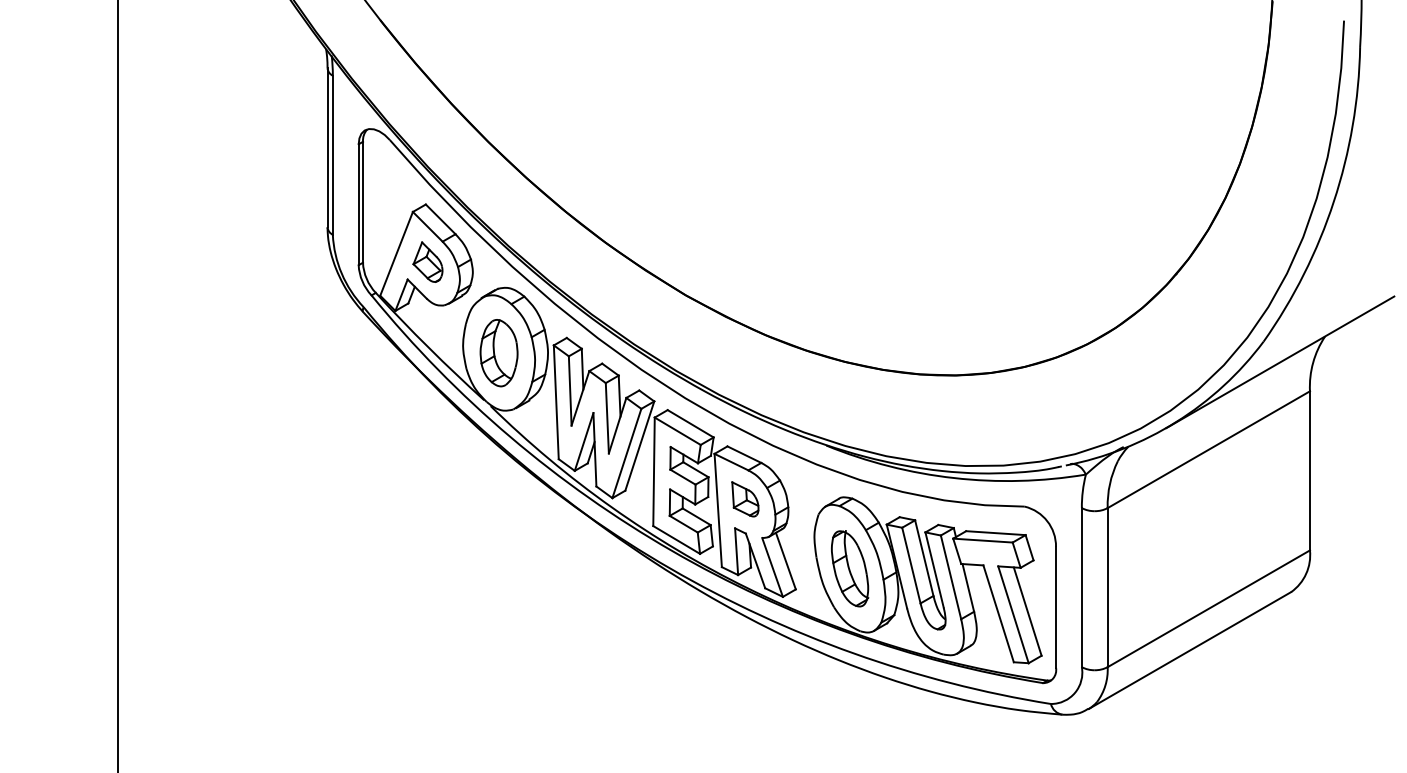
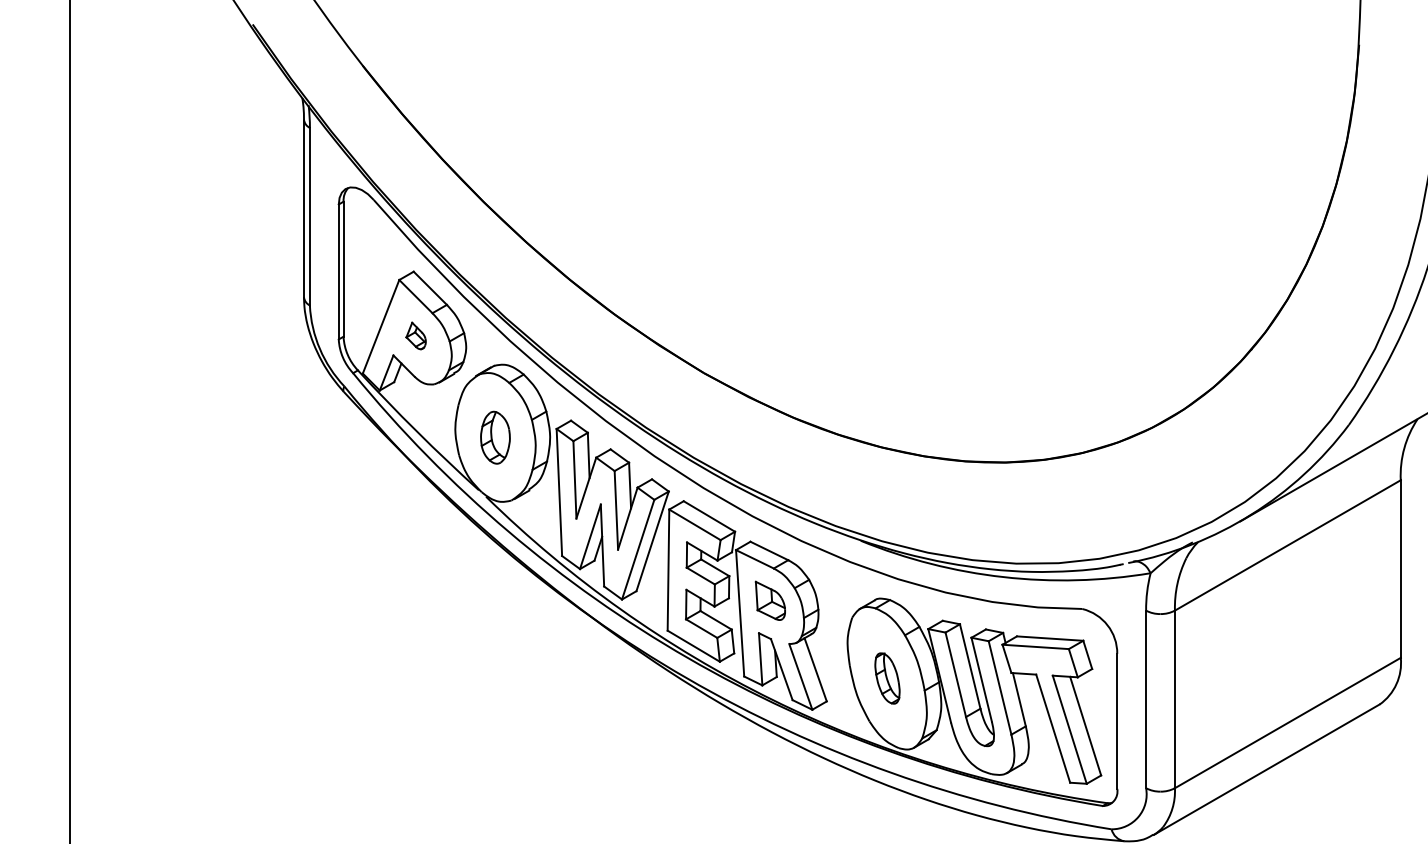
part: (427, 261) -> (415, 335), size x0.6
part: (498, 353) -> (494, 438), size x0.7
part: (850, 568) -> (887, 678), size x0.6

